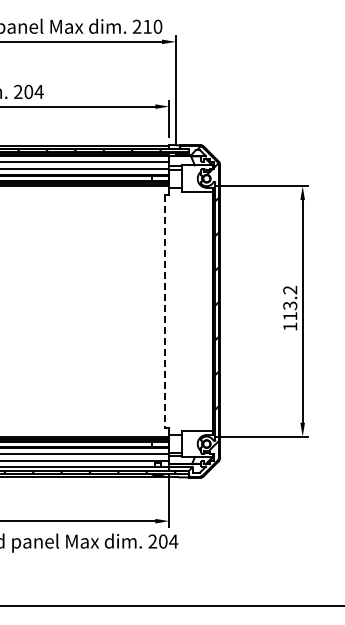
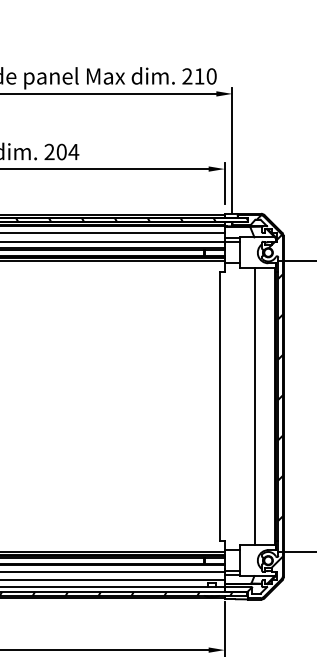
line: (164, 311) -> (219, 406), dashed -> solid
line: (195, 311) -> (255, 406), added

